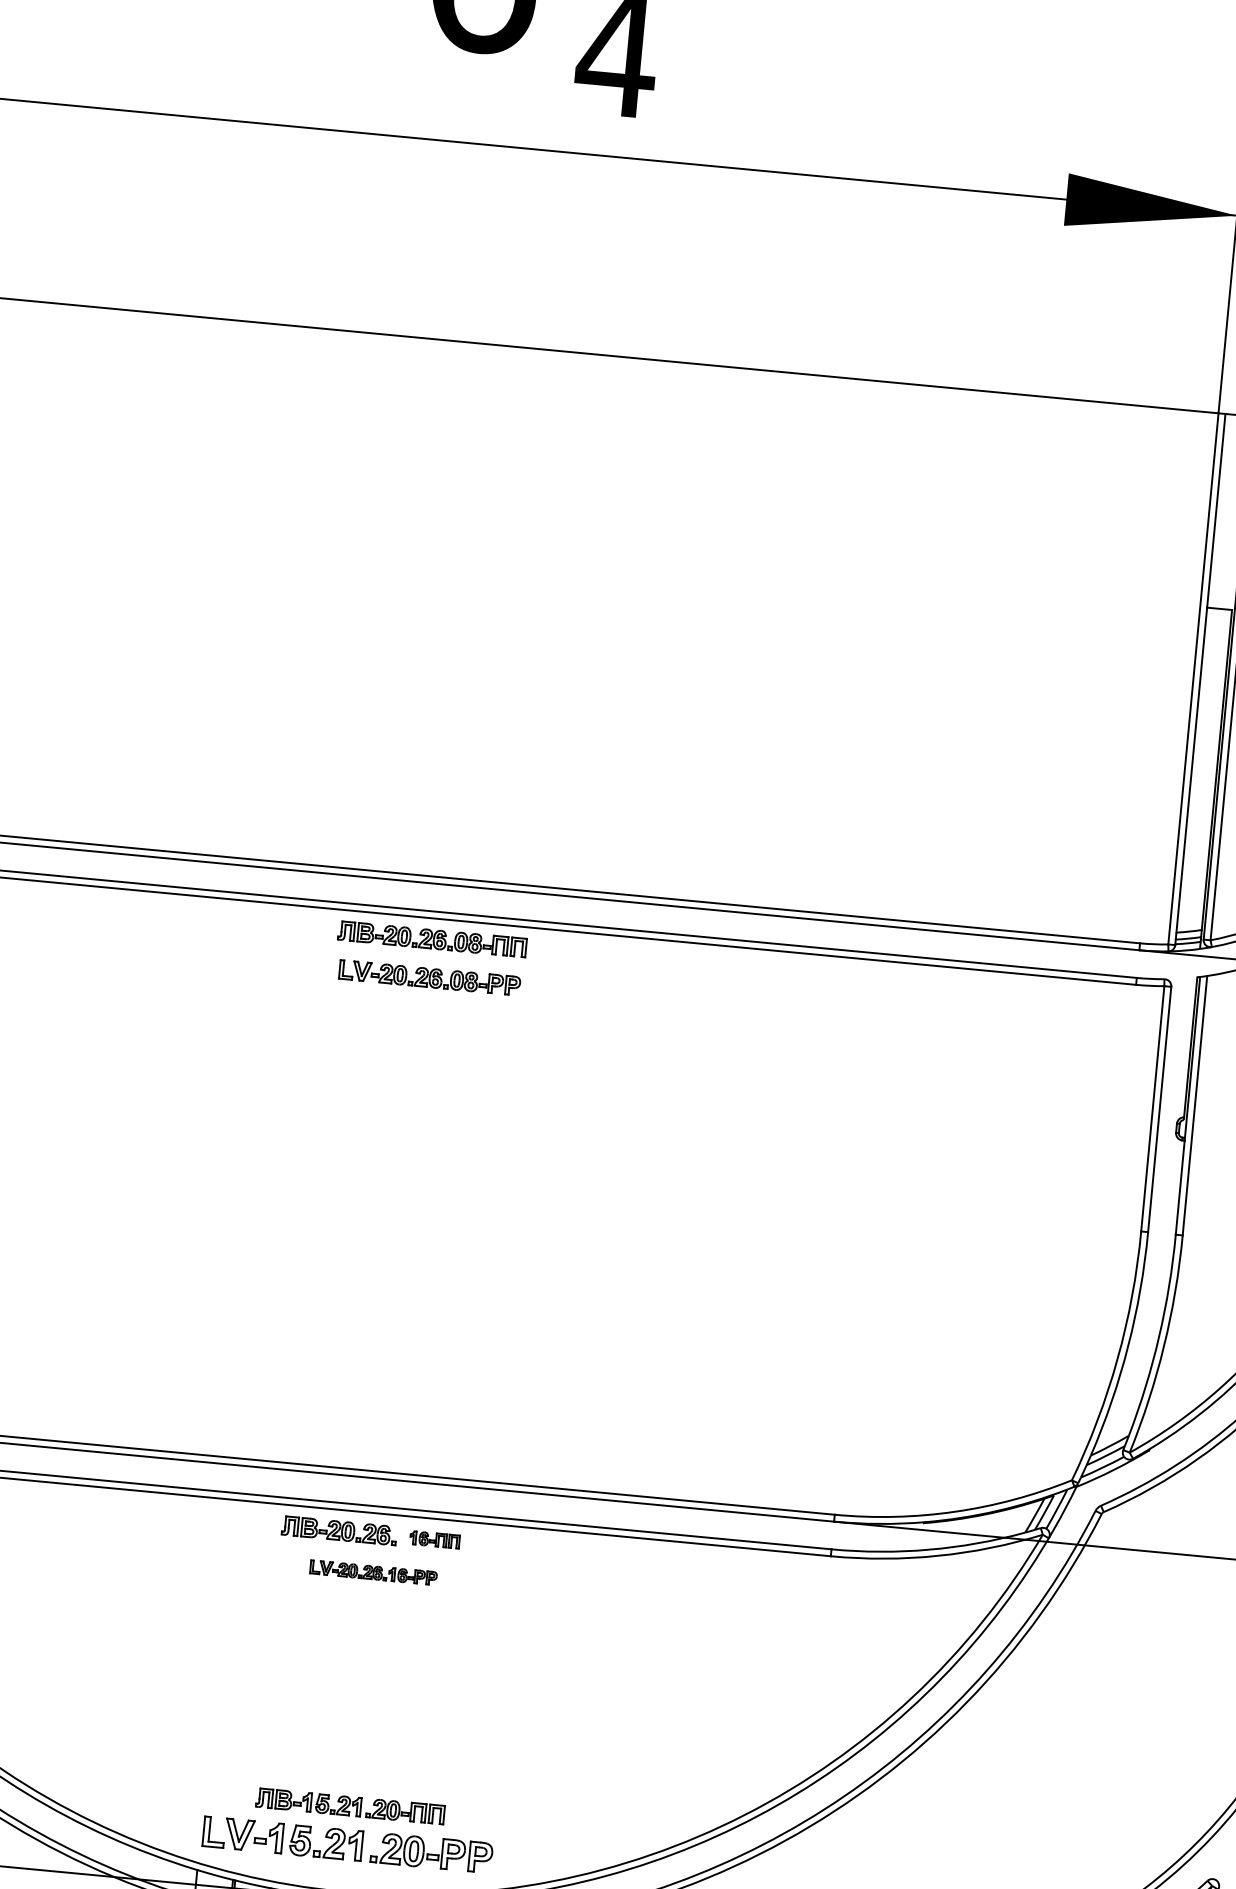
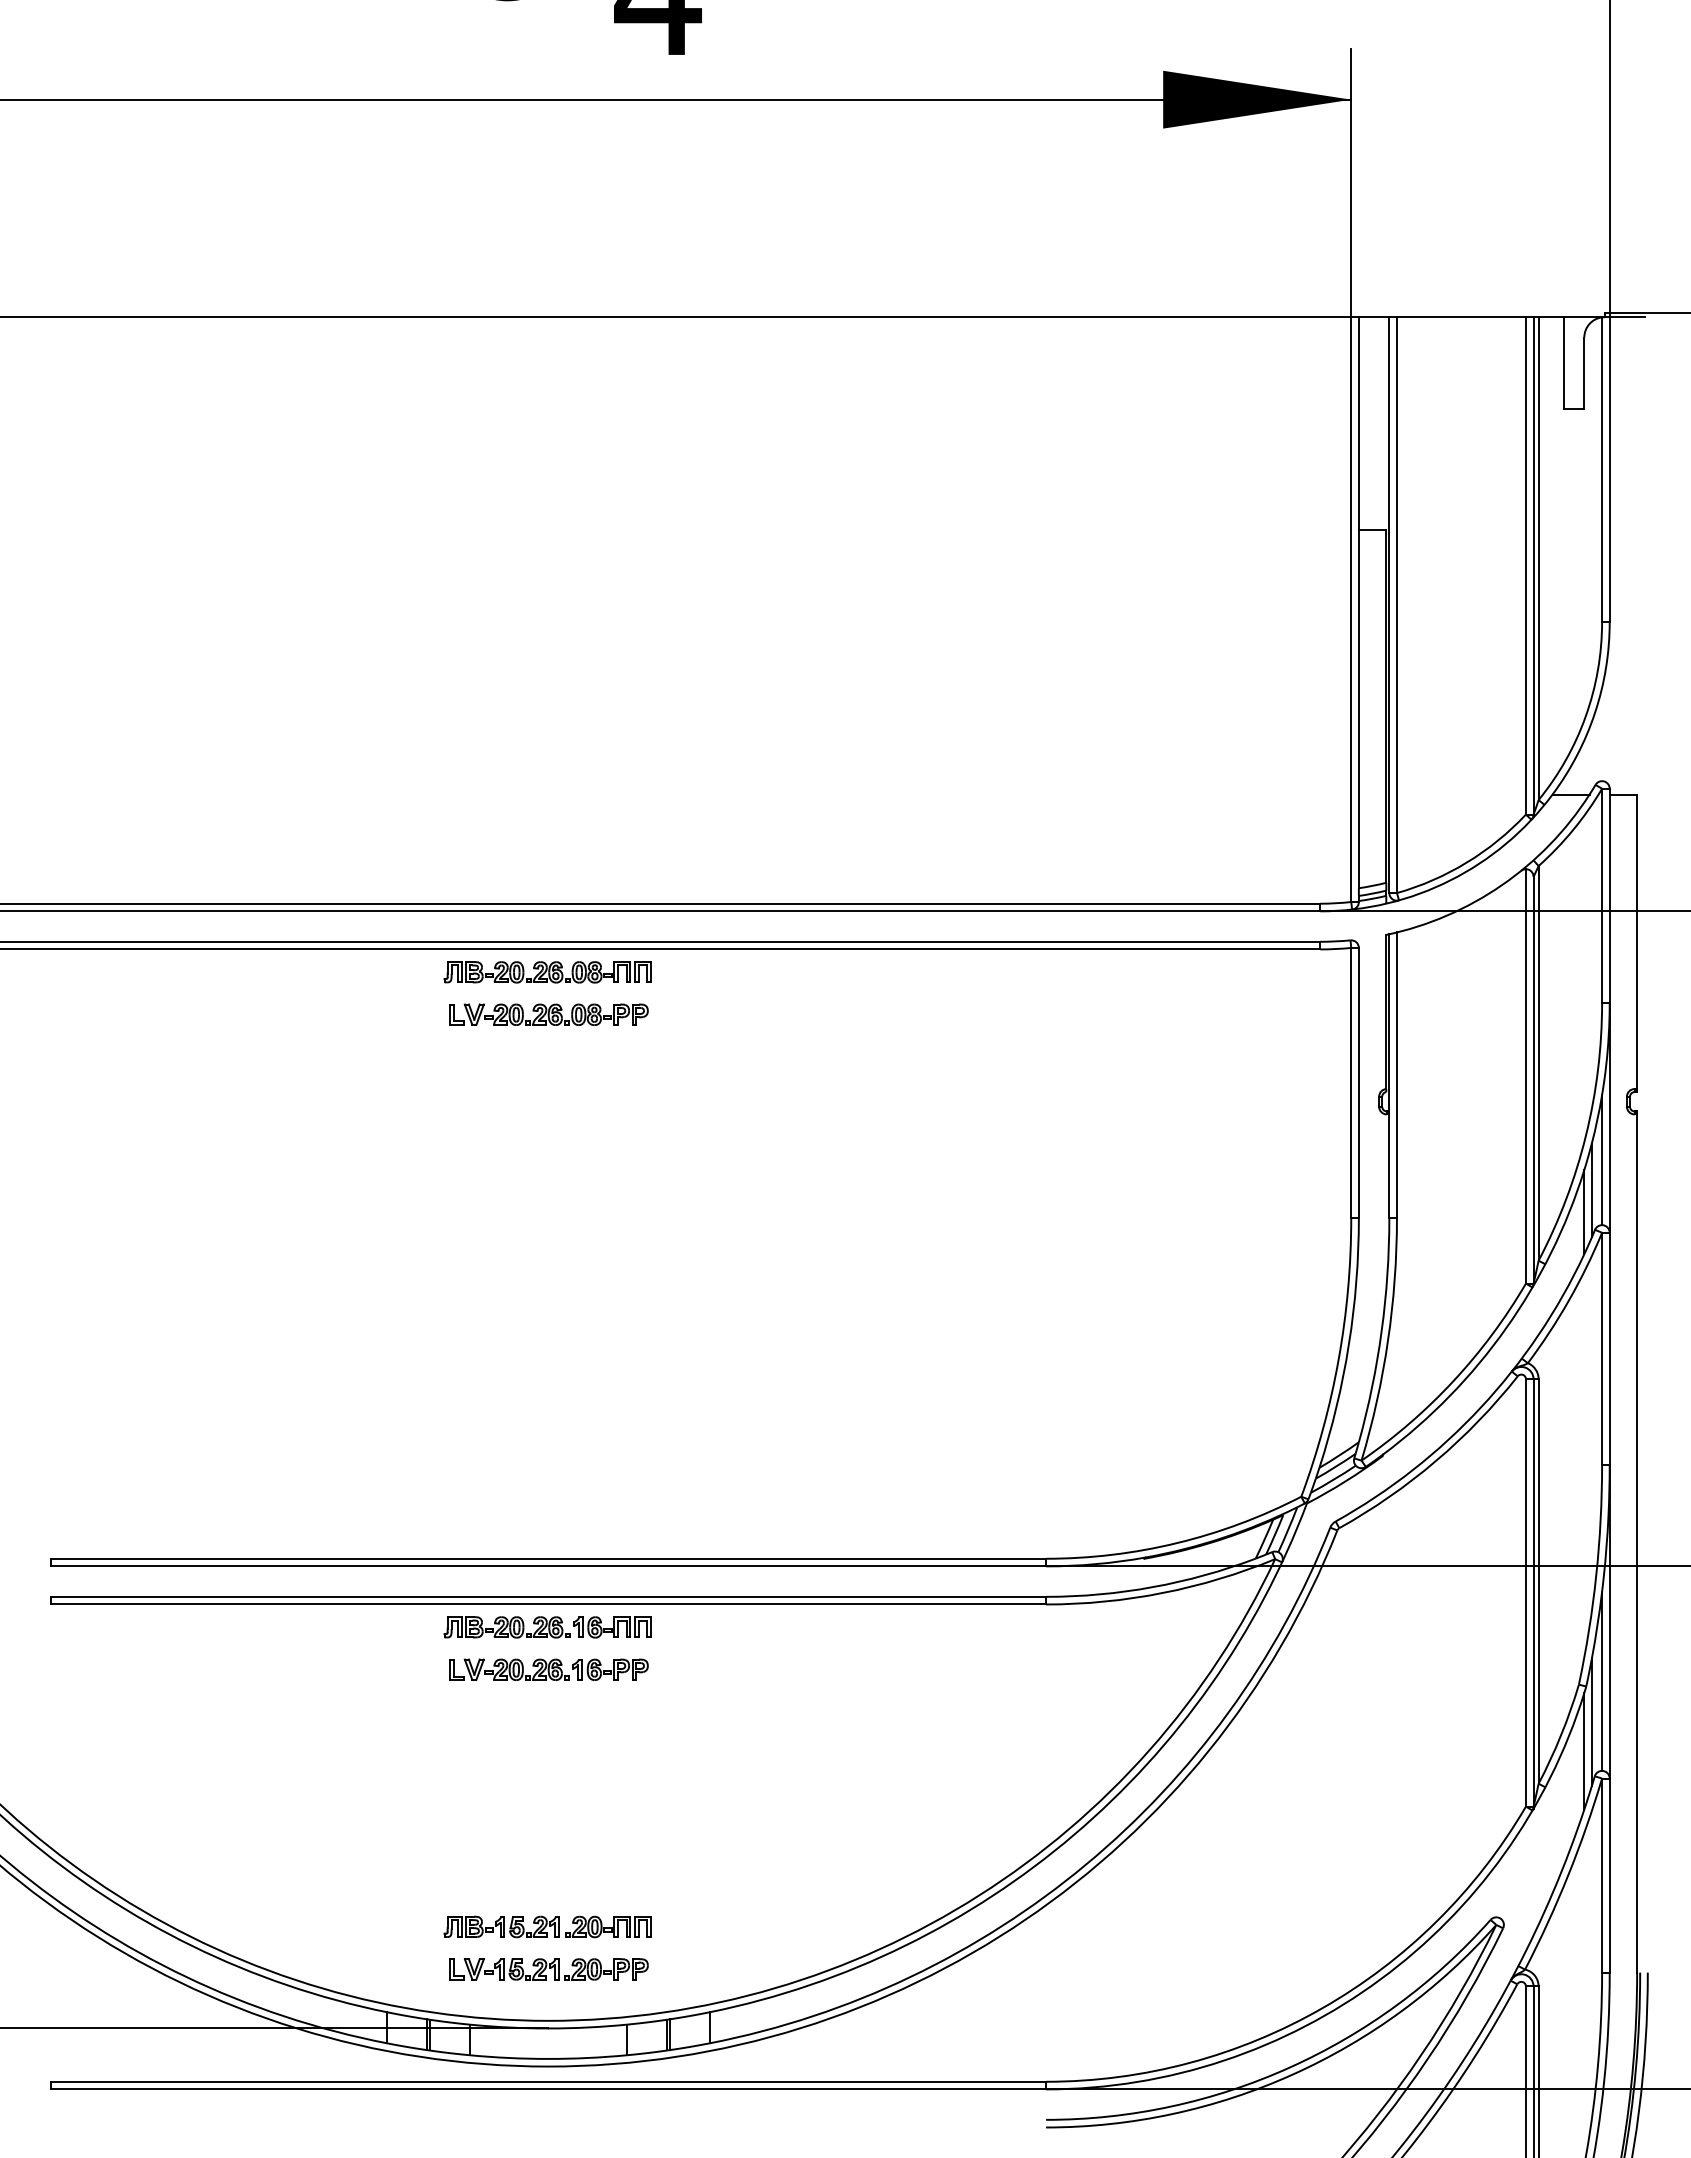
part: (435, 1539) -> (612, 1627), size x1.43
part: (373, 1572) -> (548, 1669), size x1.43
part: (347, 1845) -> (548, 1969), size x0.62

